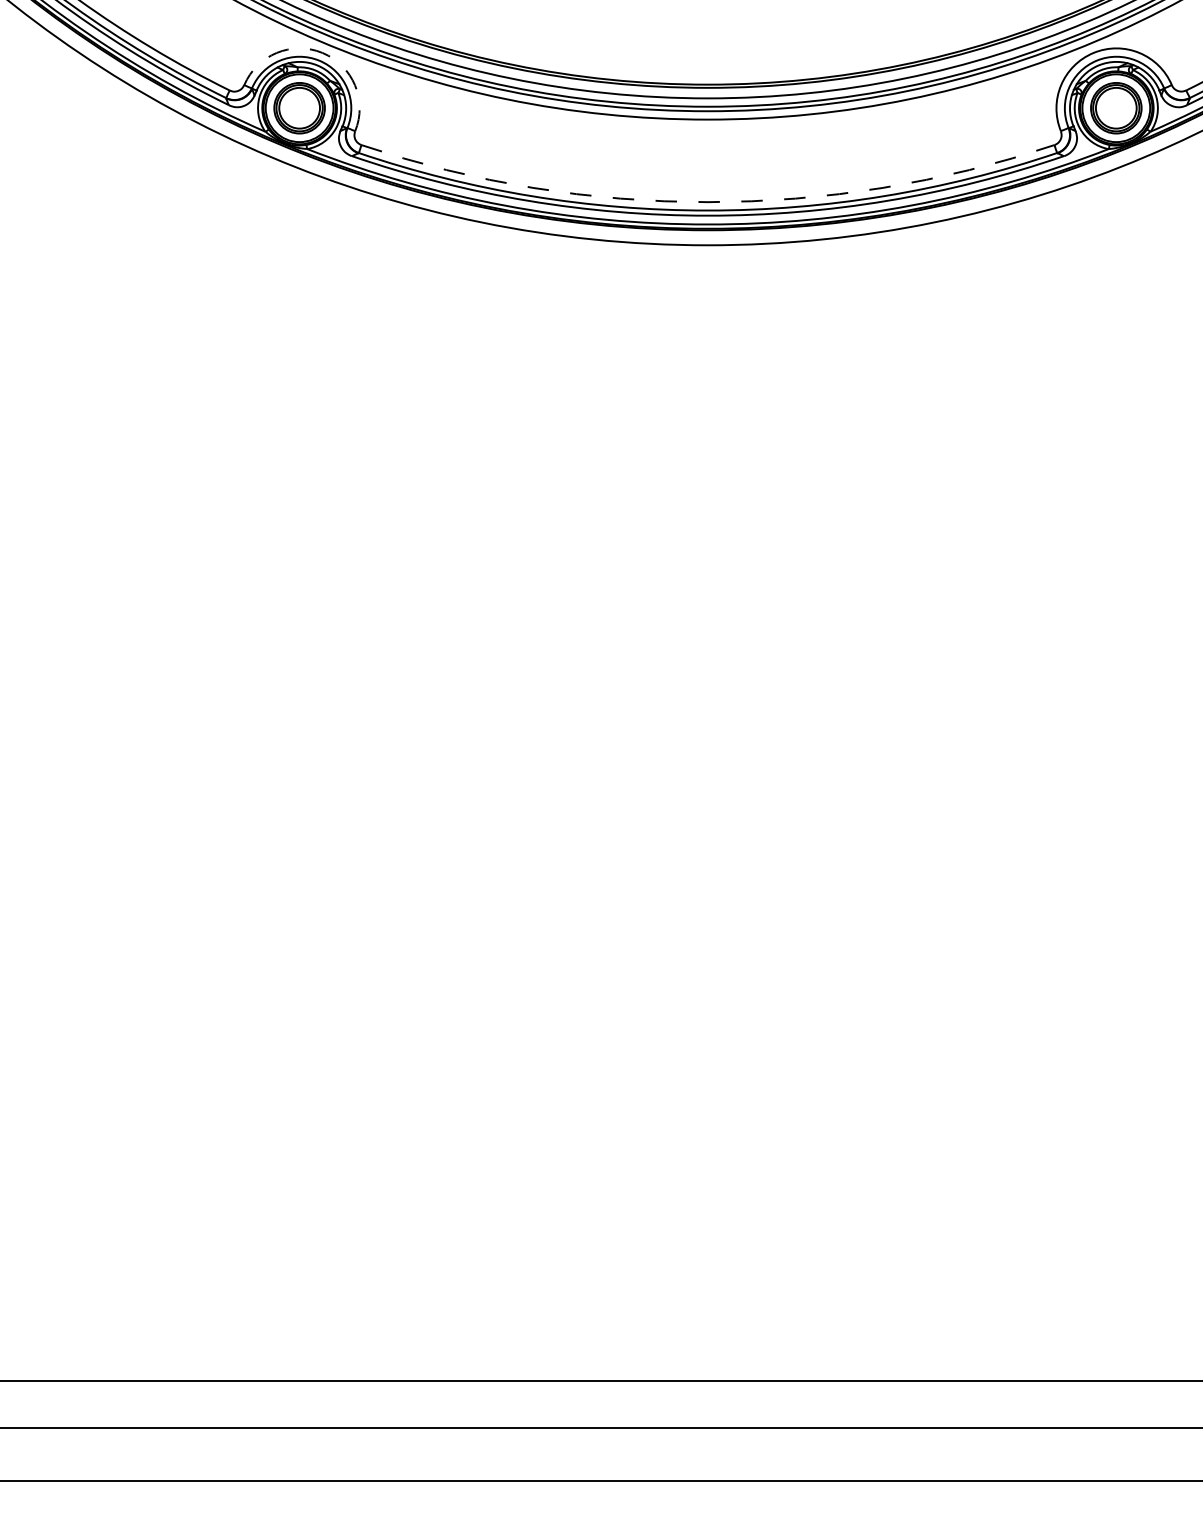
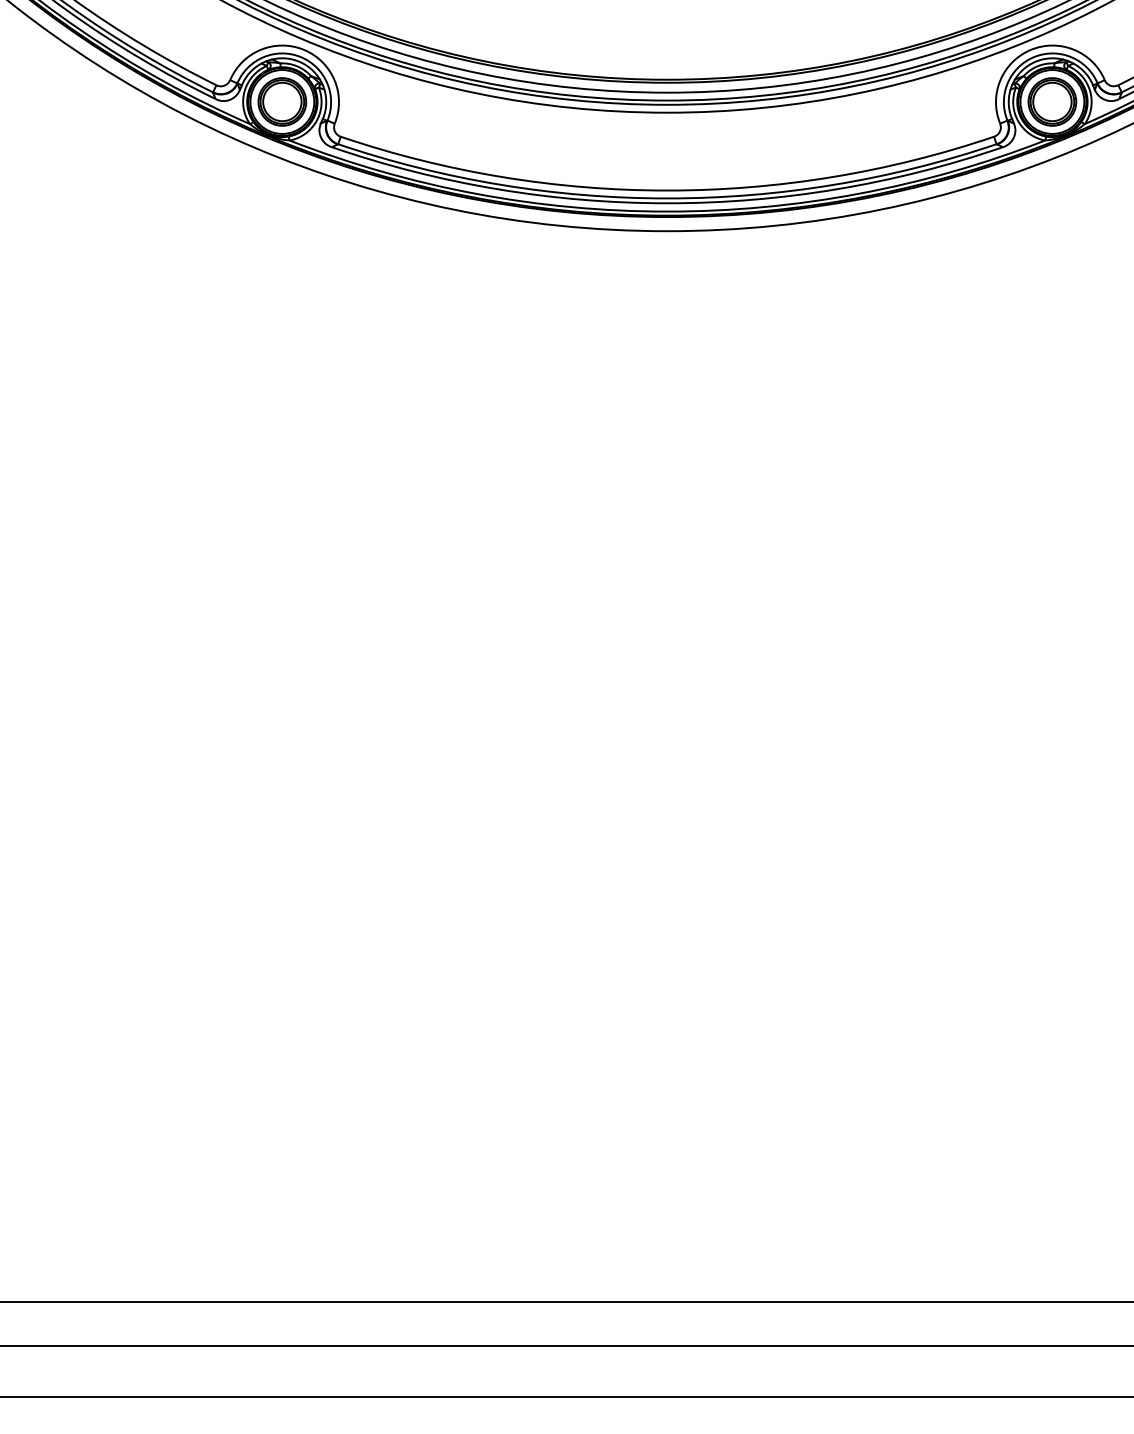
arc: (322, 52) -> (303, 49), dashed -> solid
arc: (707, 202) -> (666, 190), dashed -> solid

